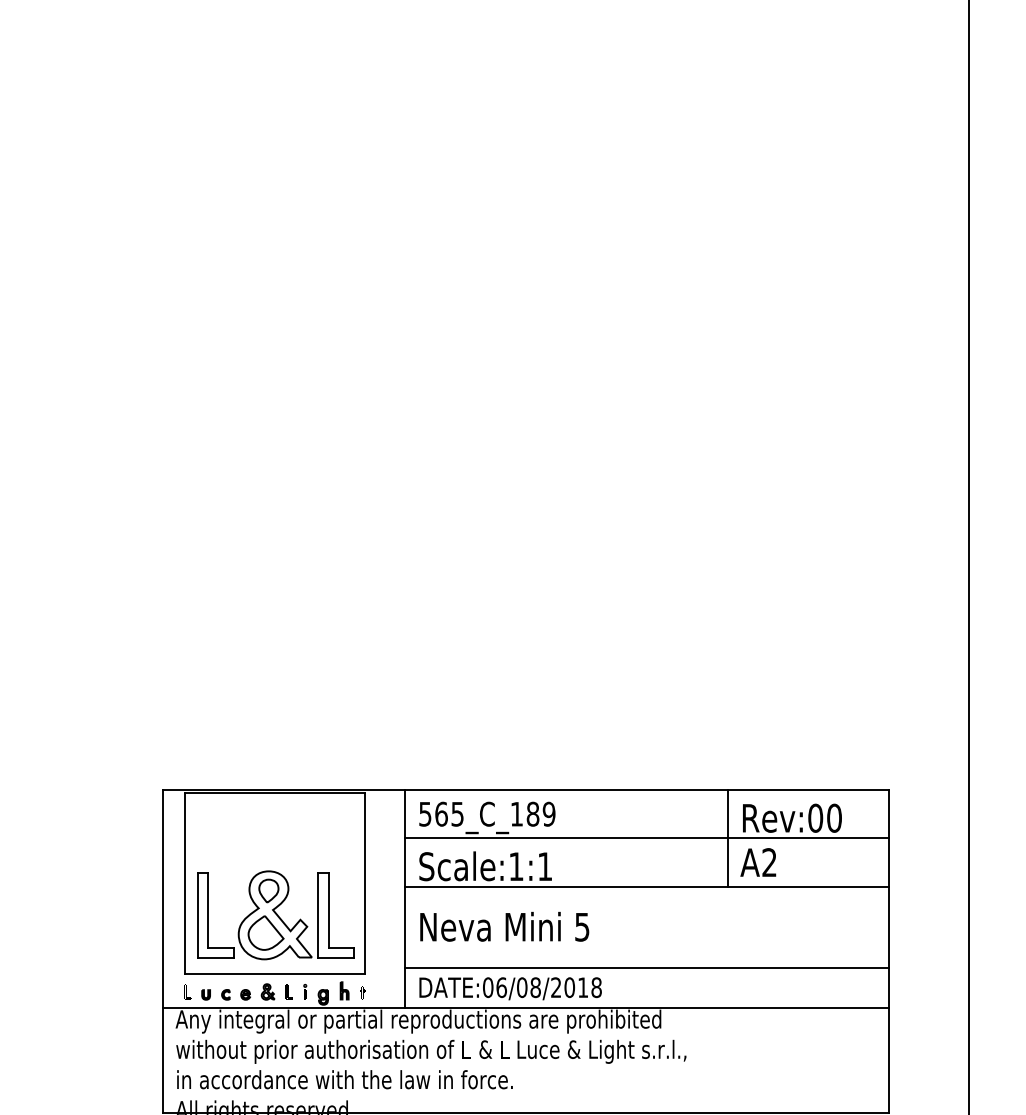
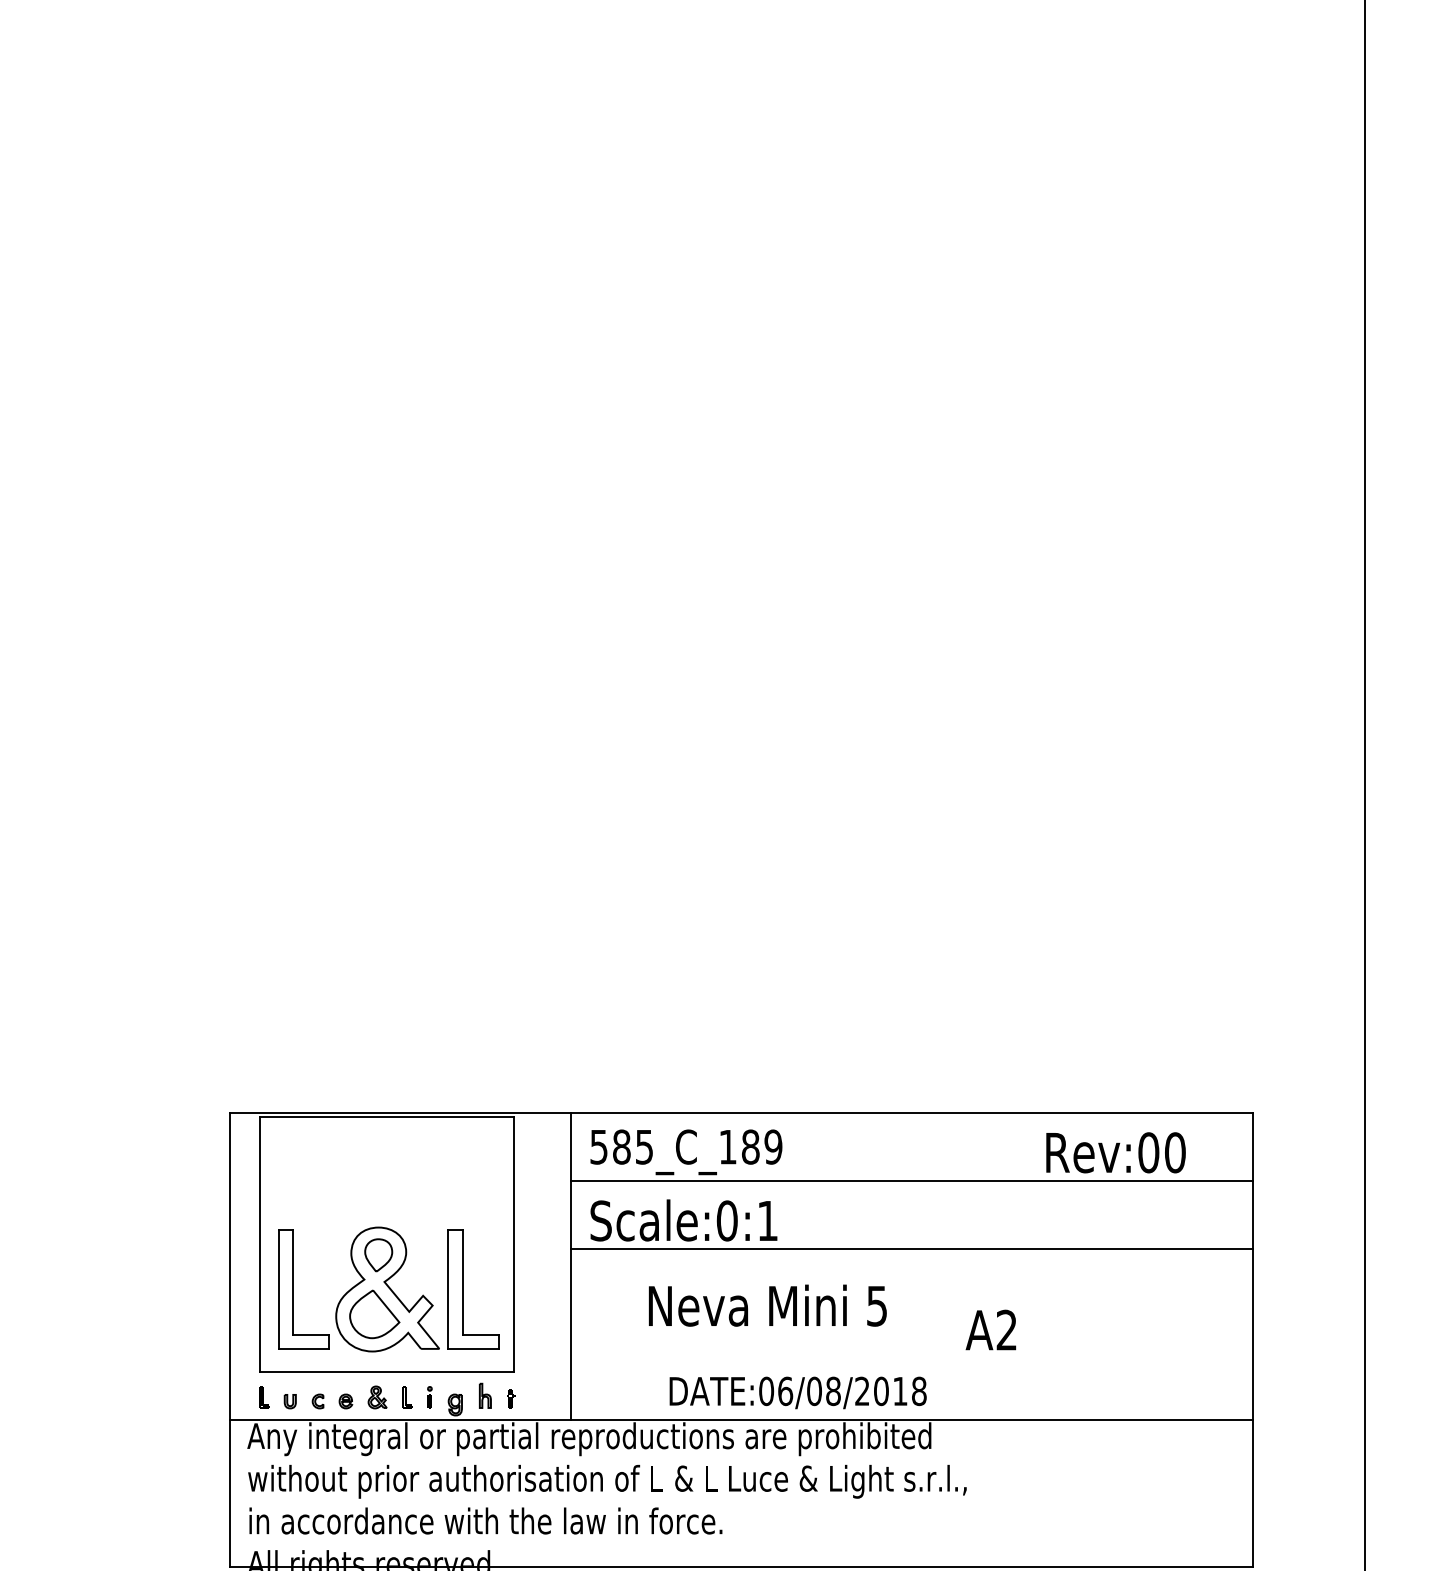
text: (441, 813) -> (621, 1146), 565_C_189 -> 585_C_189
line: (728, 838) -> (1025, 1181), removed
text: (757, 862) -> (990, 1329), moved
text: (515, 866) -> (726, 1220), Scale:1:1 -> Scale:0:1
text: (504, 926) -> (767, 1305), moved
line: (647, 967) -> (911, 1362), removed
text: (510, 988) -> (797, 1392), moved

